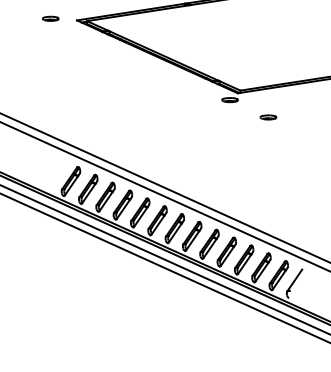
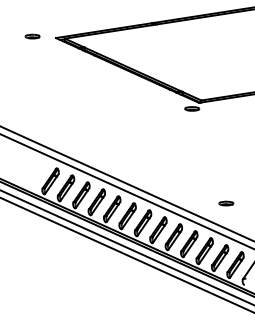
part: (268, 117) -> (226, 203), moved

